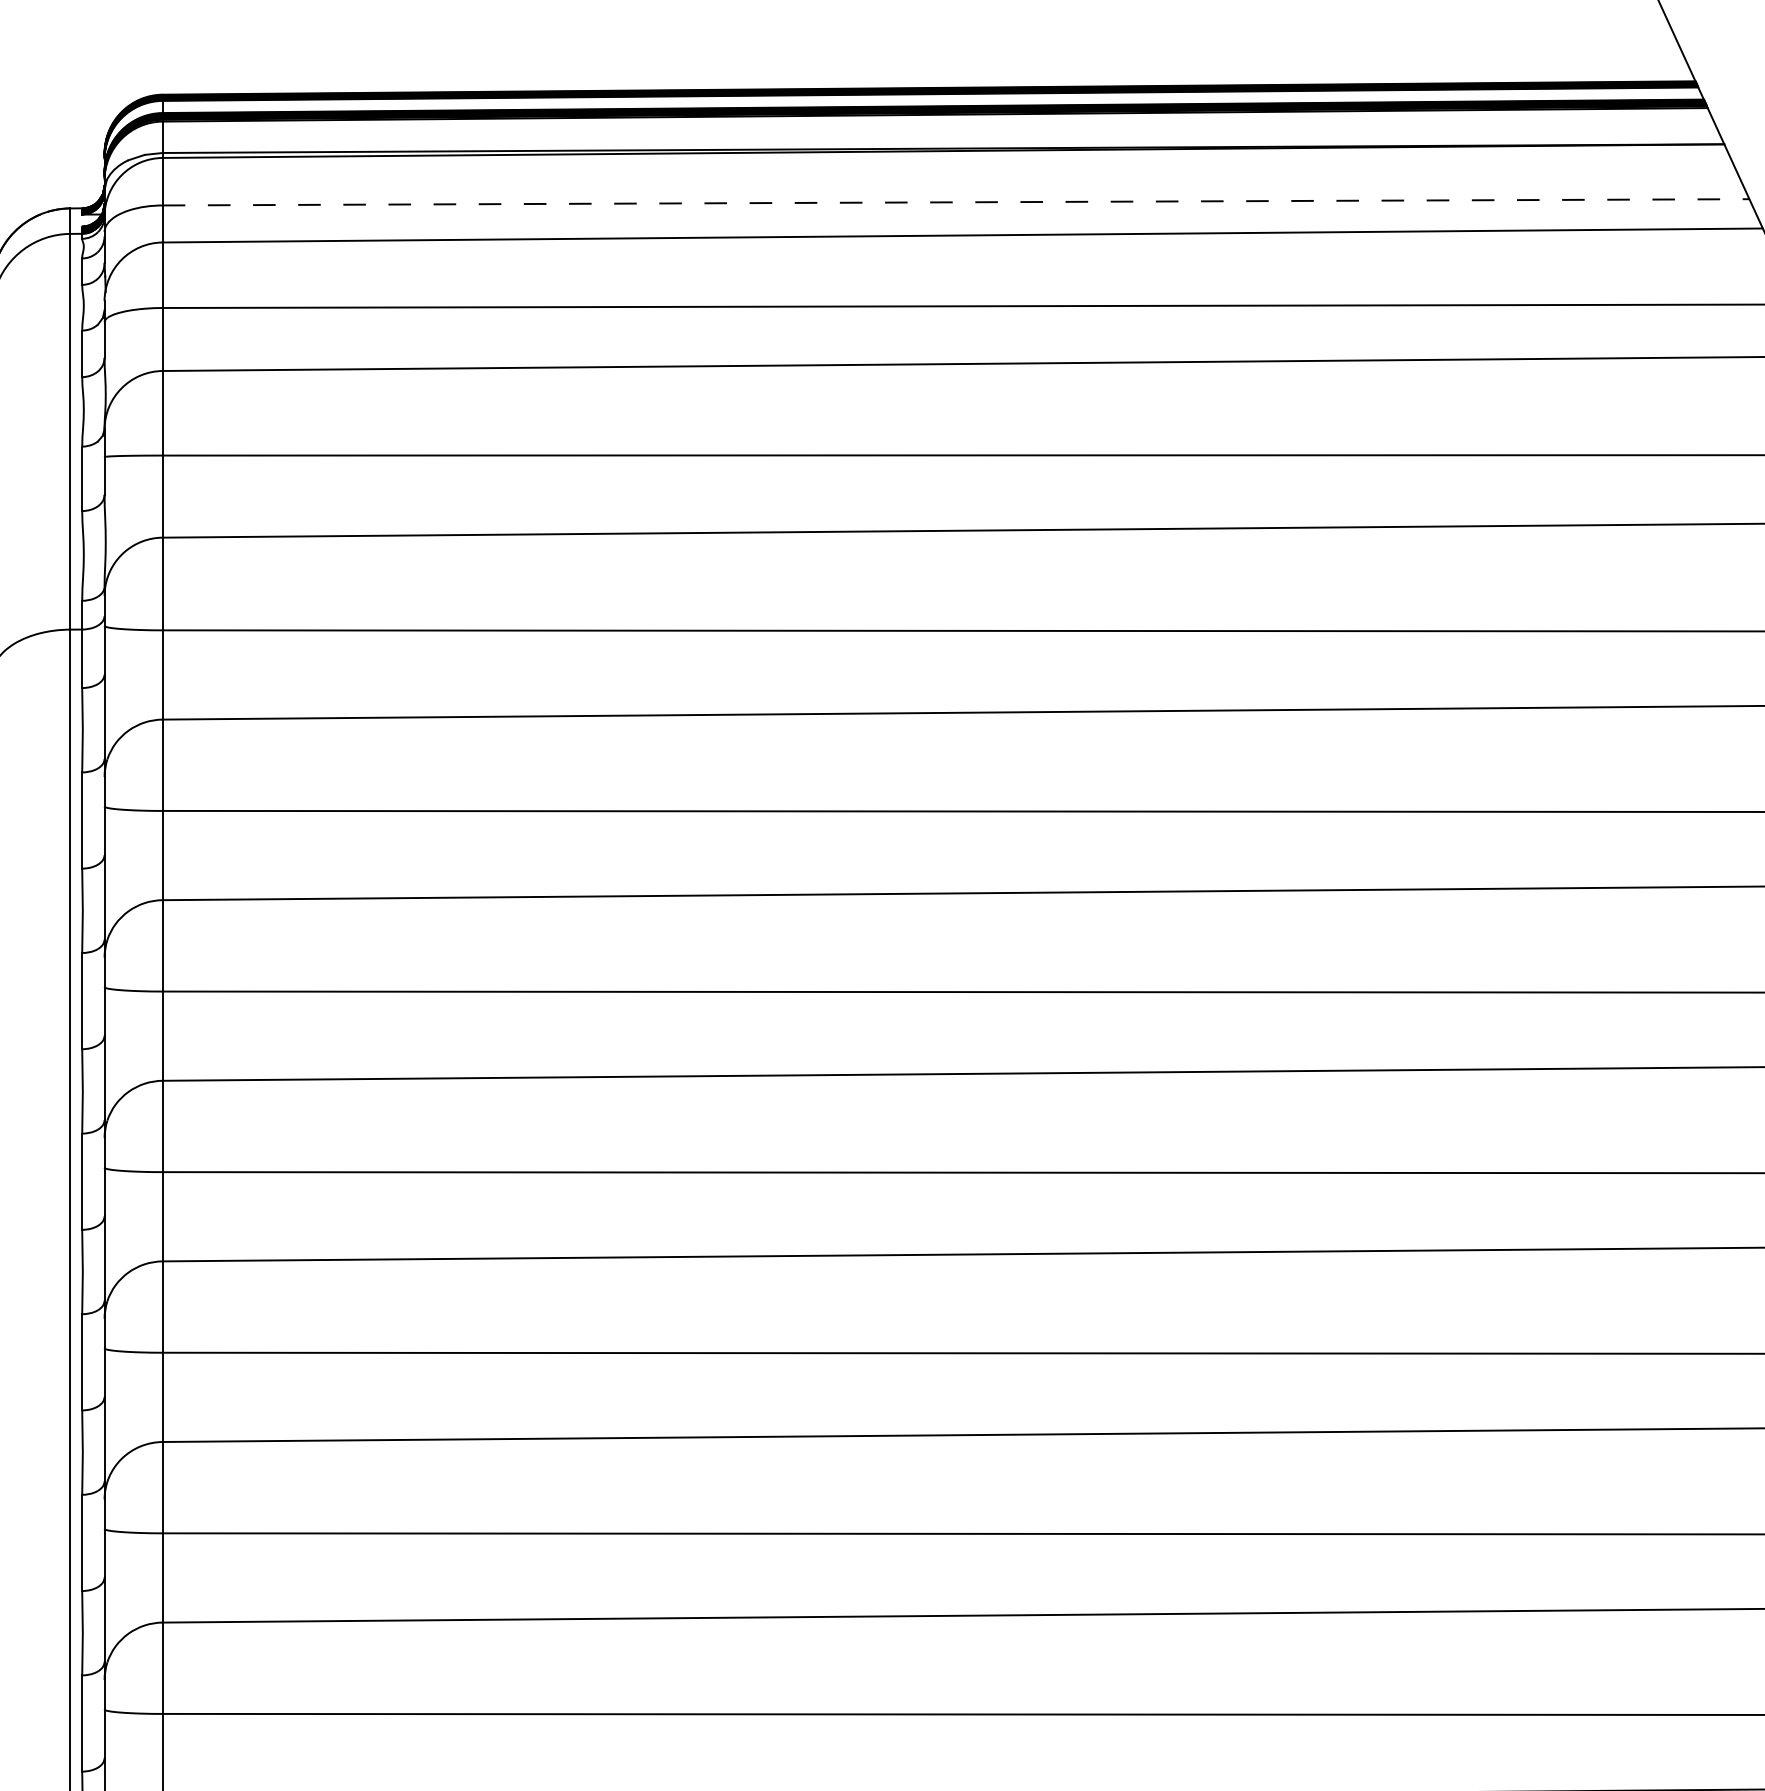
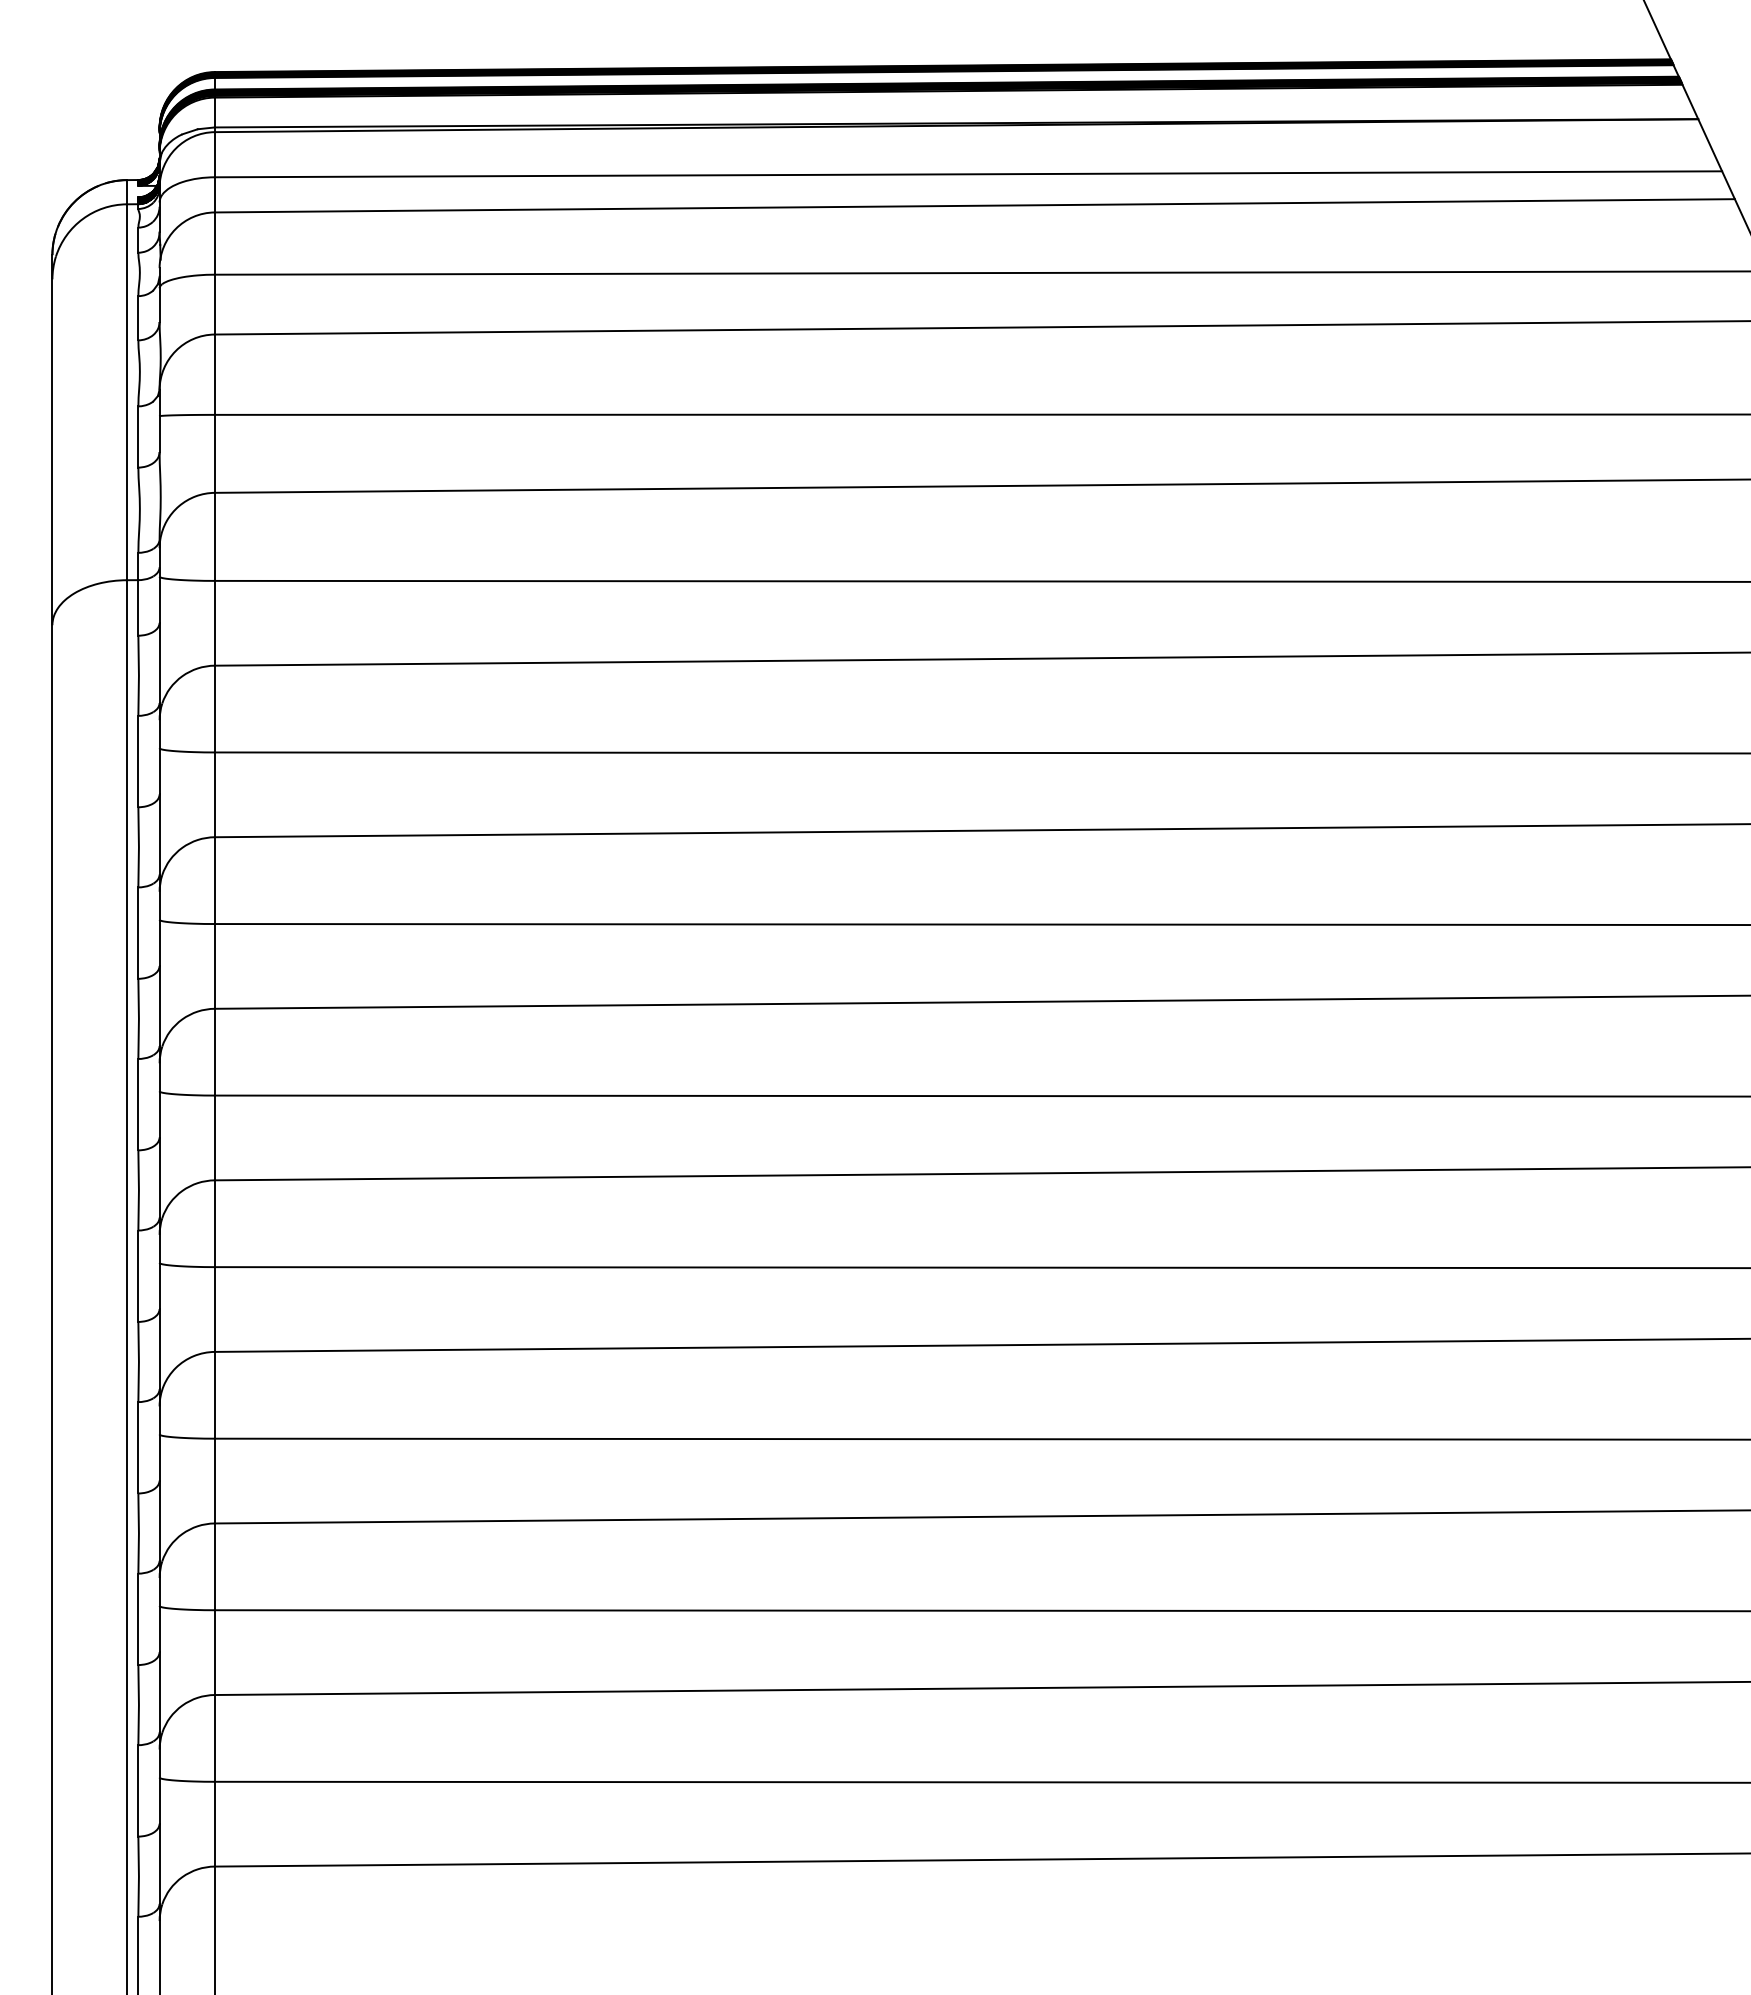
line: (956, 202) -> (968, 174), dashed -> solid

